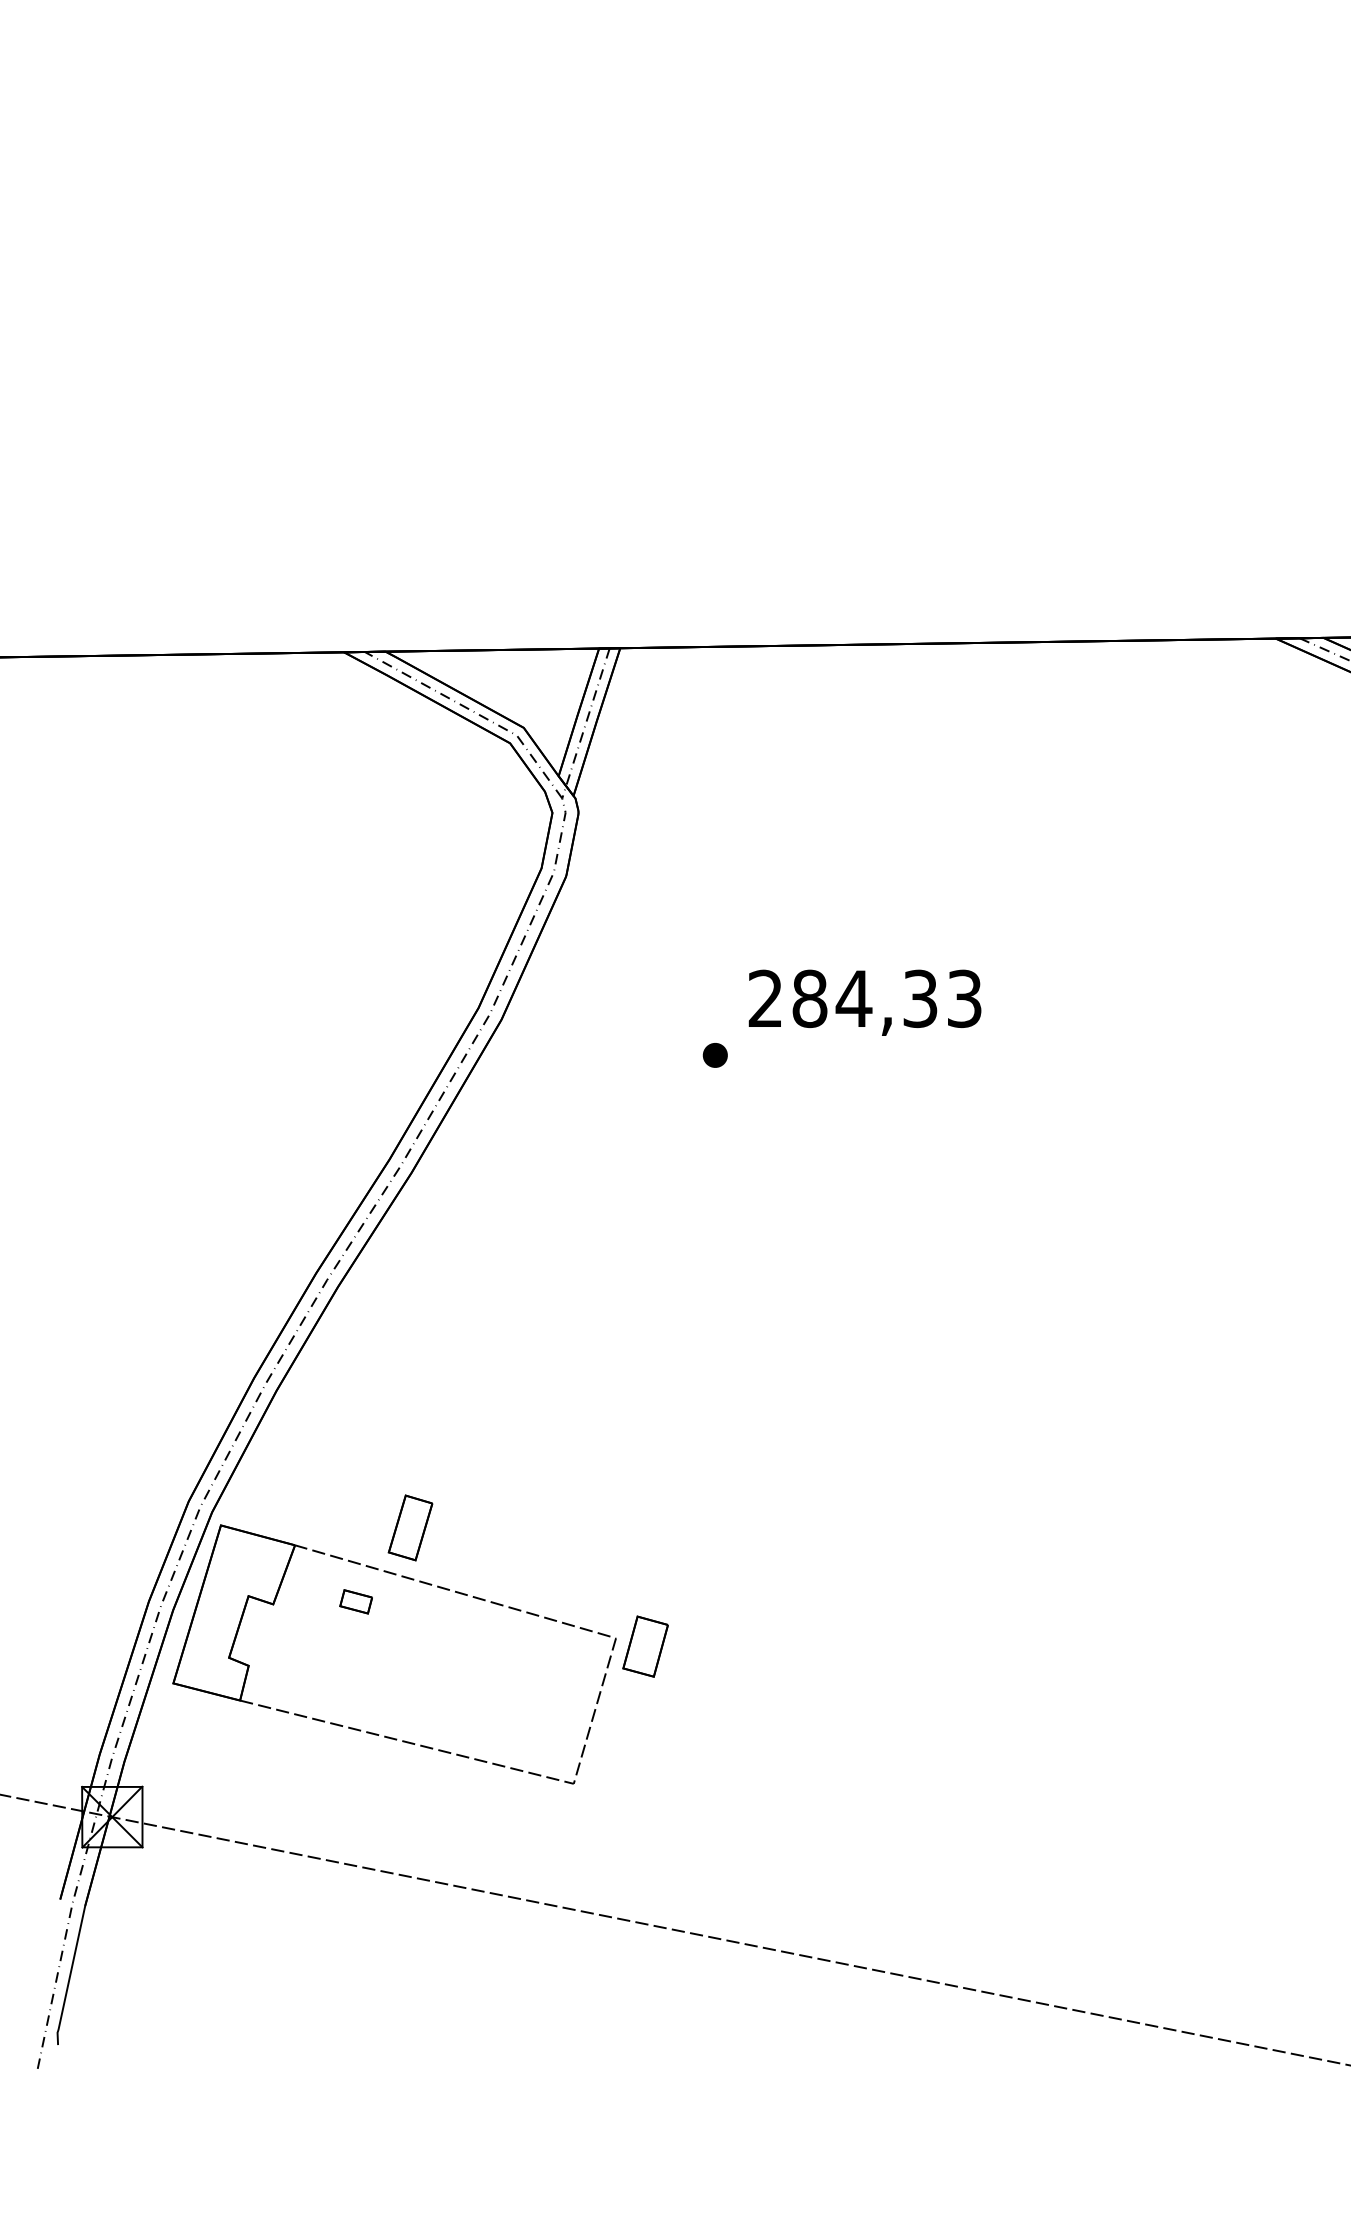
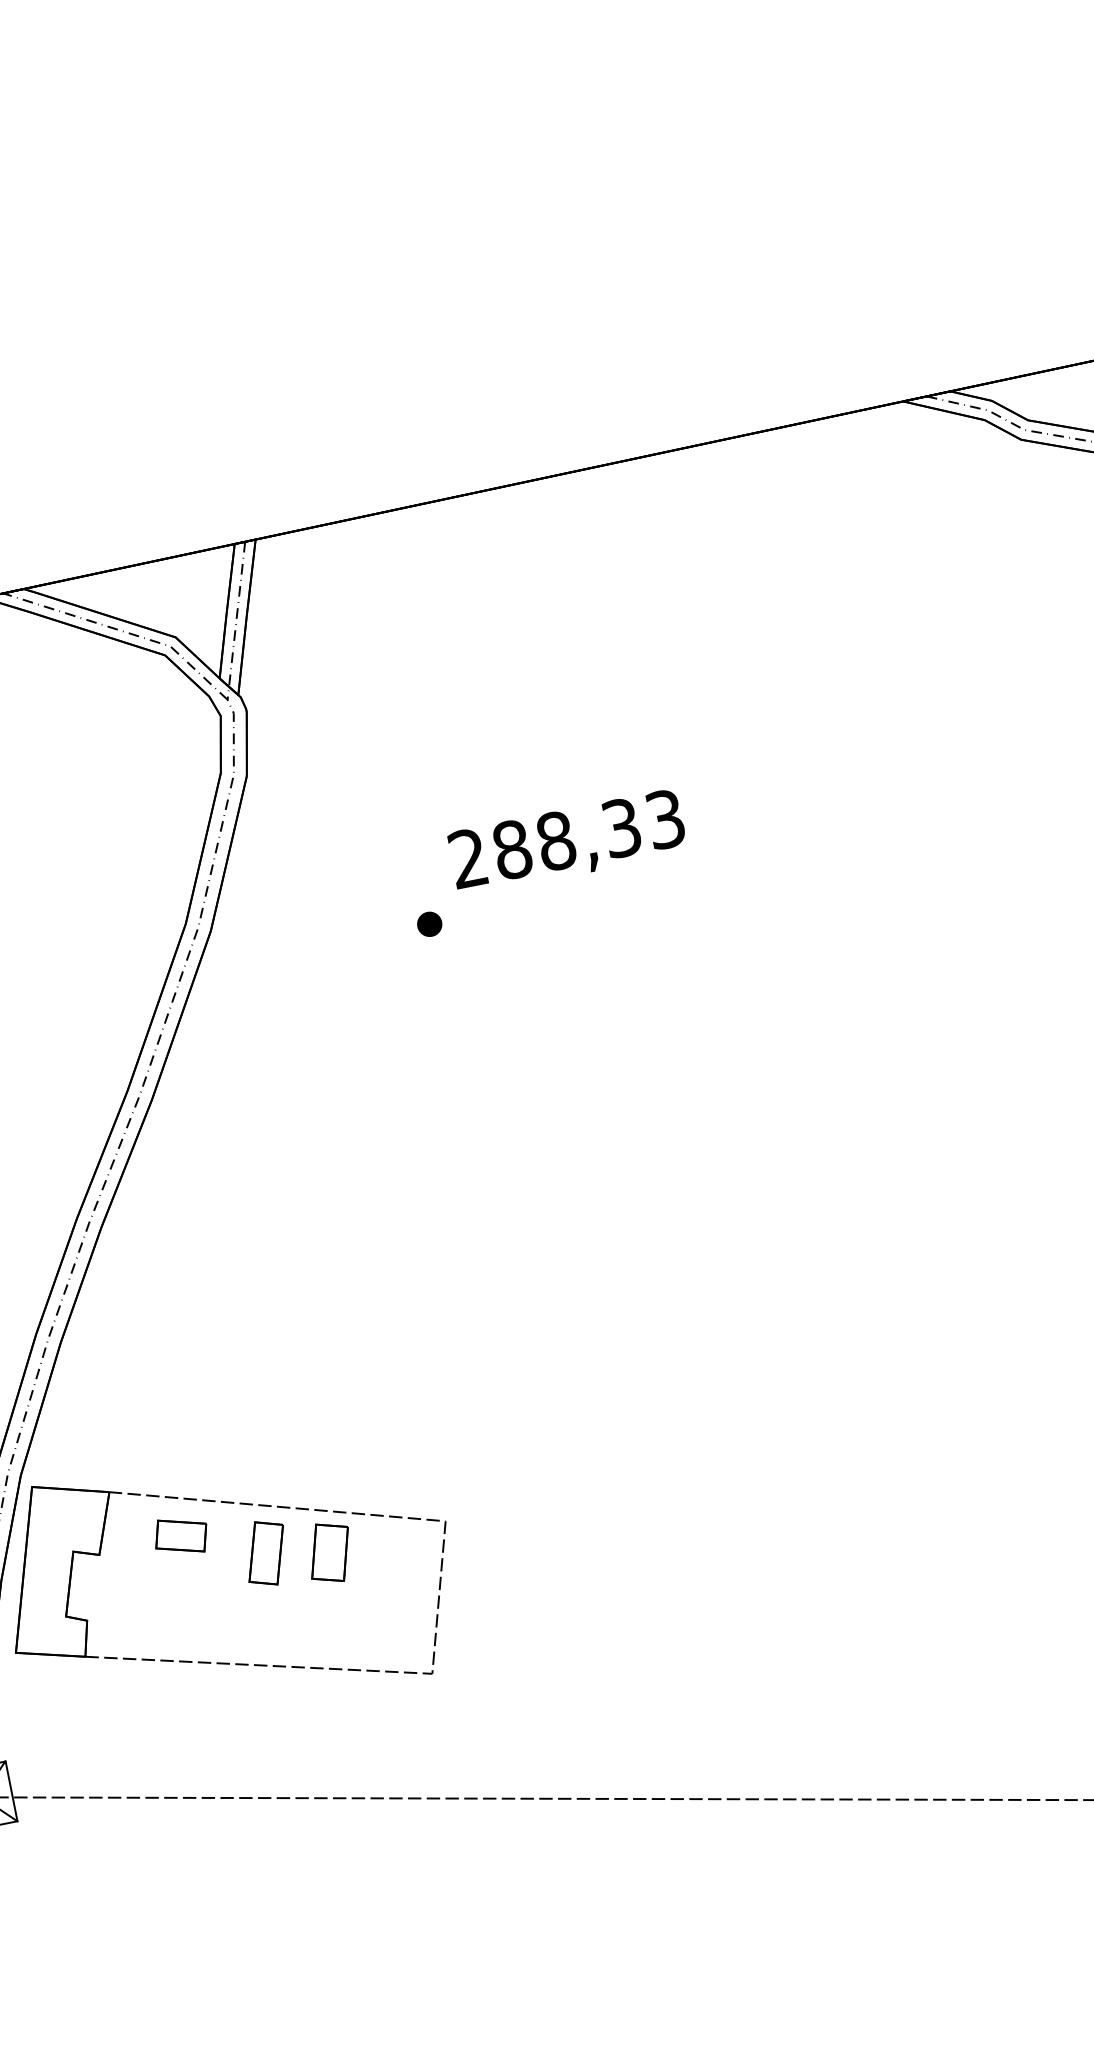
text: (853, 998) -> (555, 840), 284,33 -> 288,33
part: (410, 1527) -> (266, 1552), moved
part: (355, 1601) -> (180, 1535), size x1.67
part: (645, 1646) -> (329, 1552), moved

